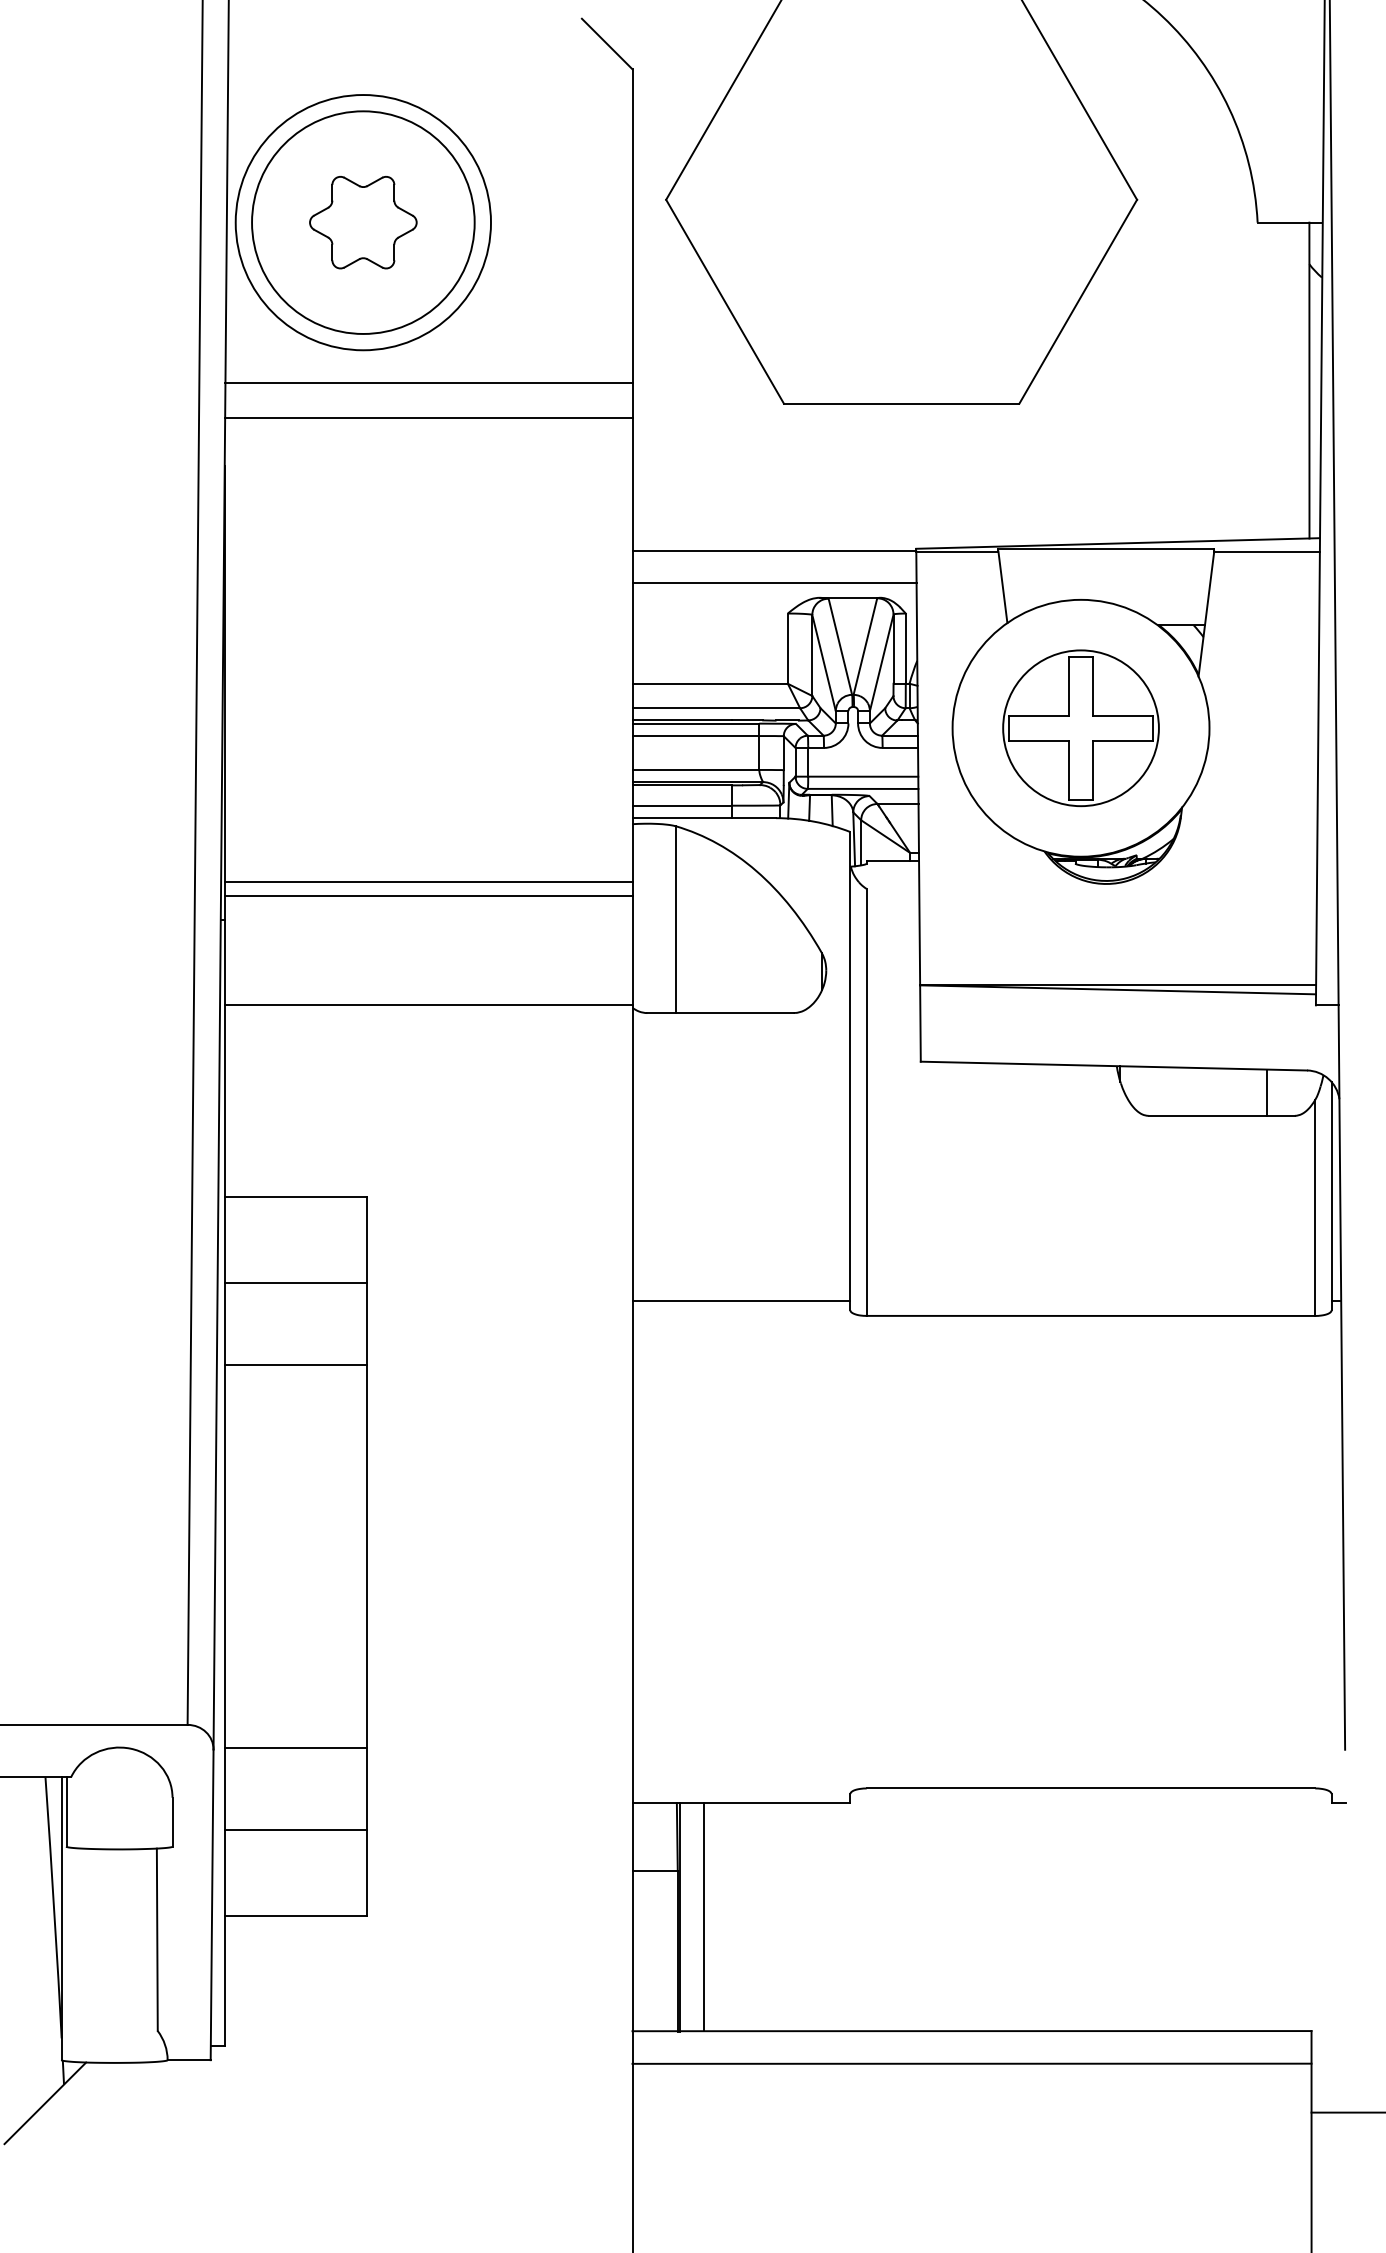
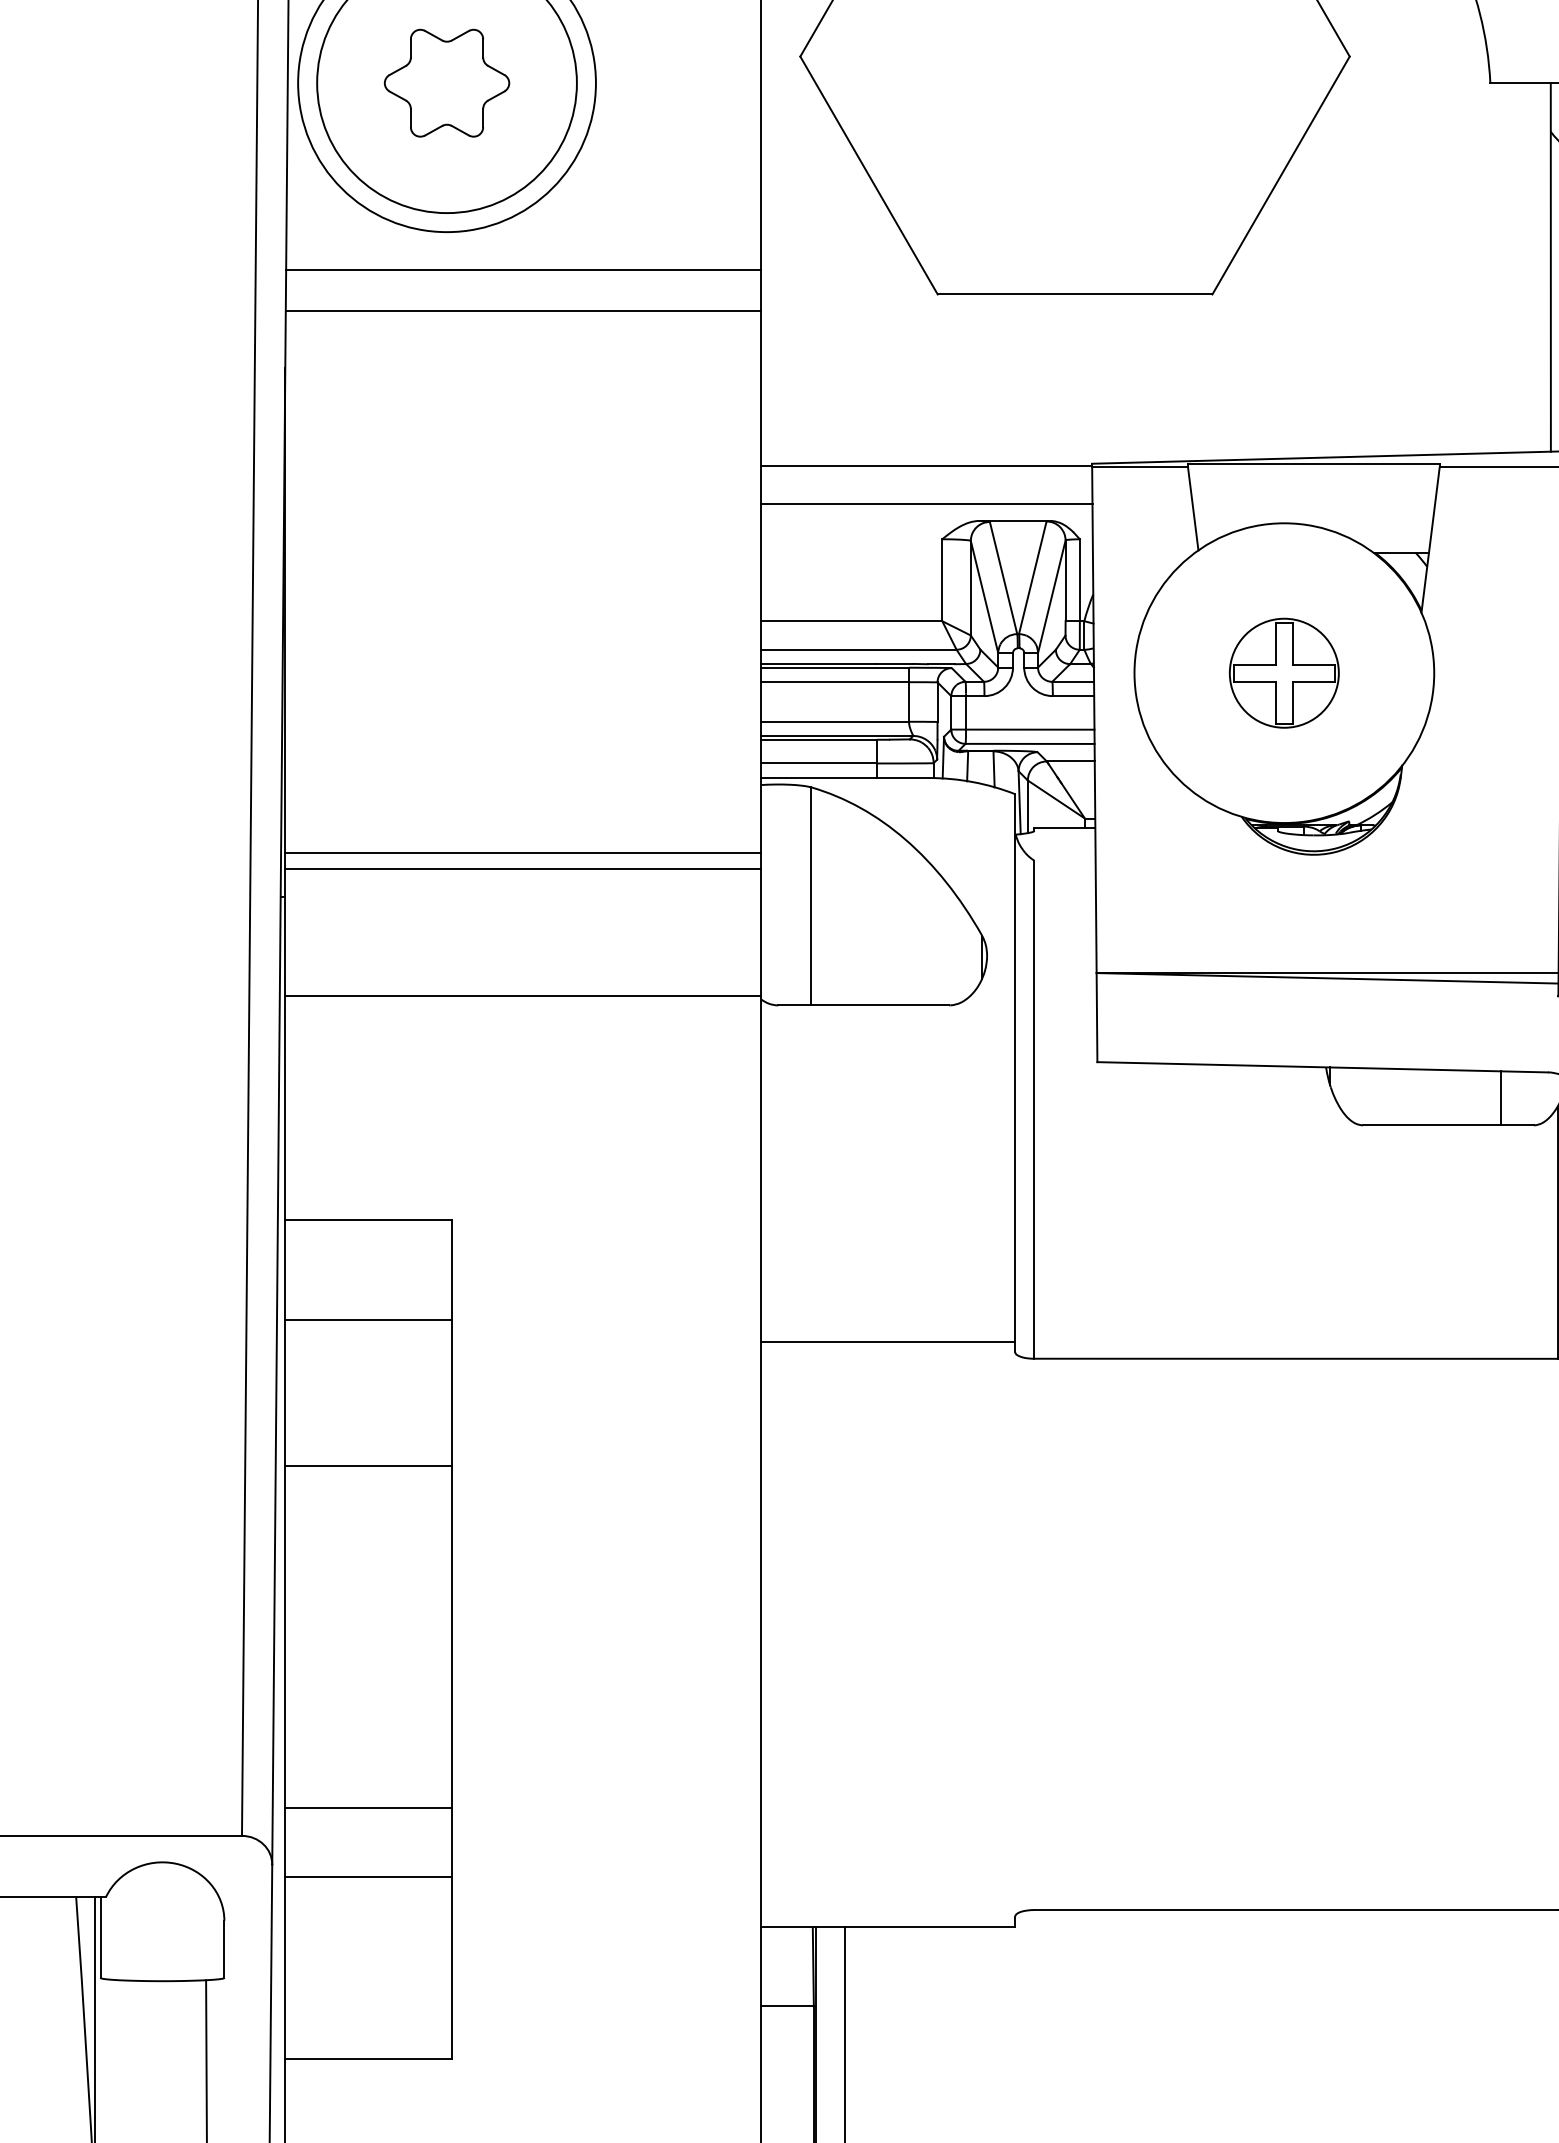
part: (1080, 728) -> (1283, 673), size x0.6
line: (295, 1364) -> (367, 1465), moved
line: (295, 1748) -> (367, 1808), moved
line: (295, 1830) -> (367, 1877), moved

